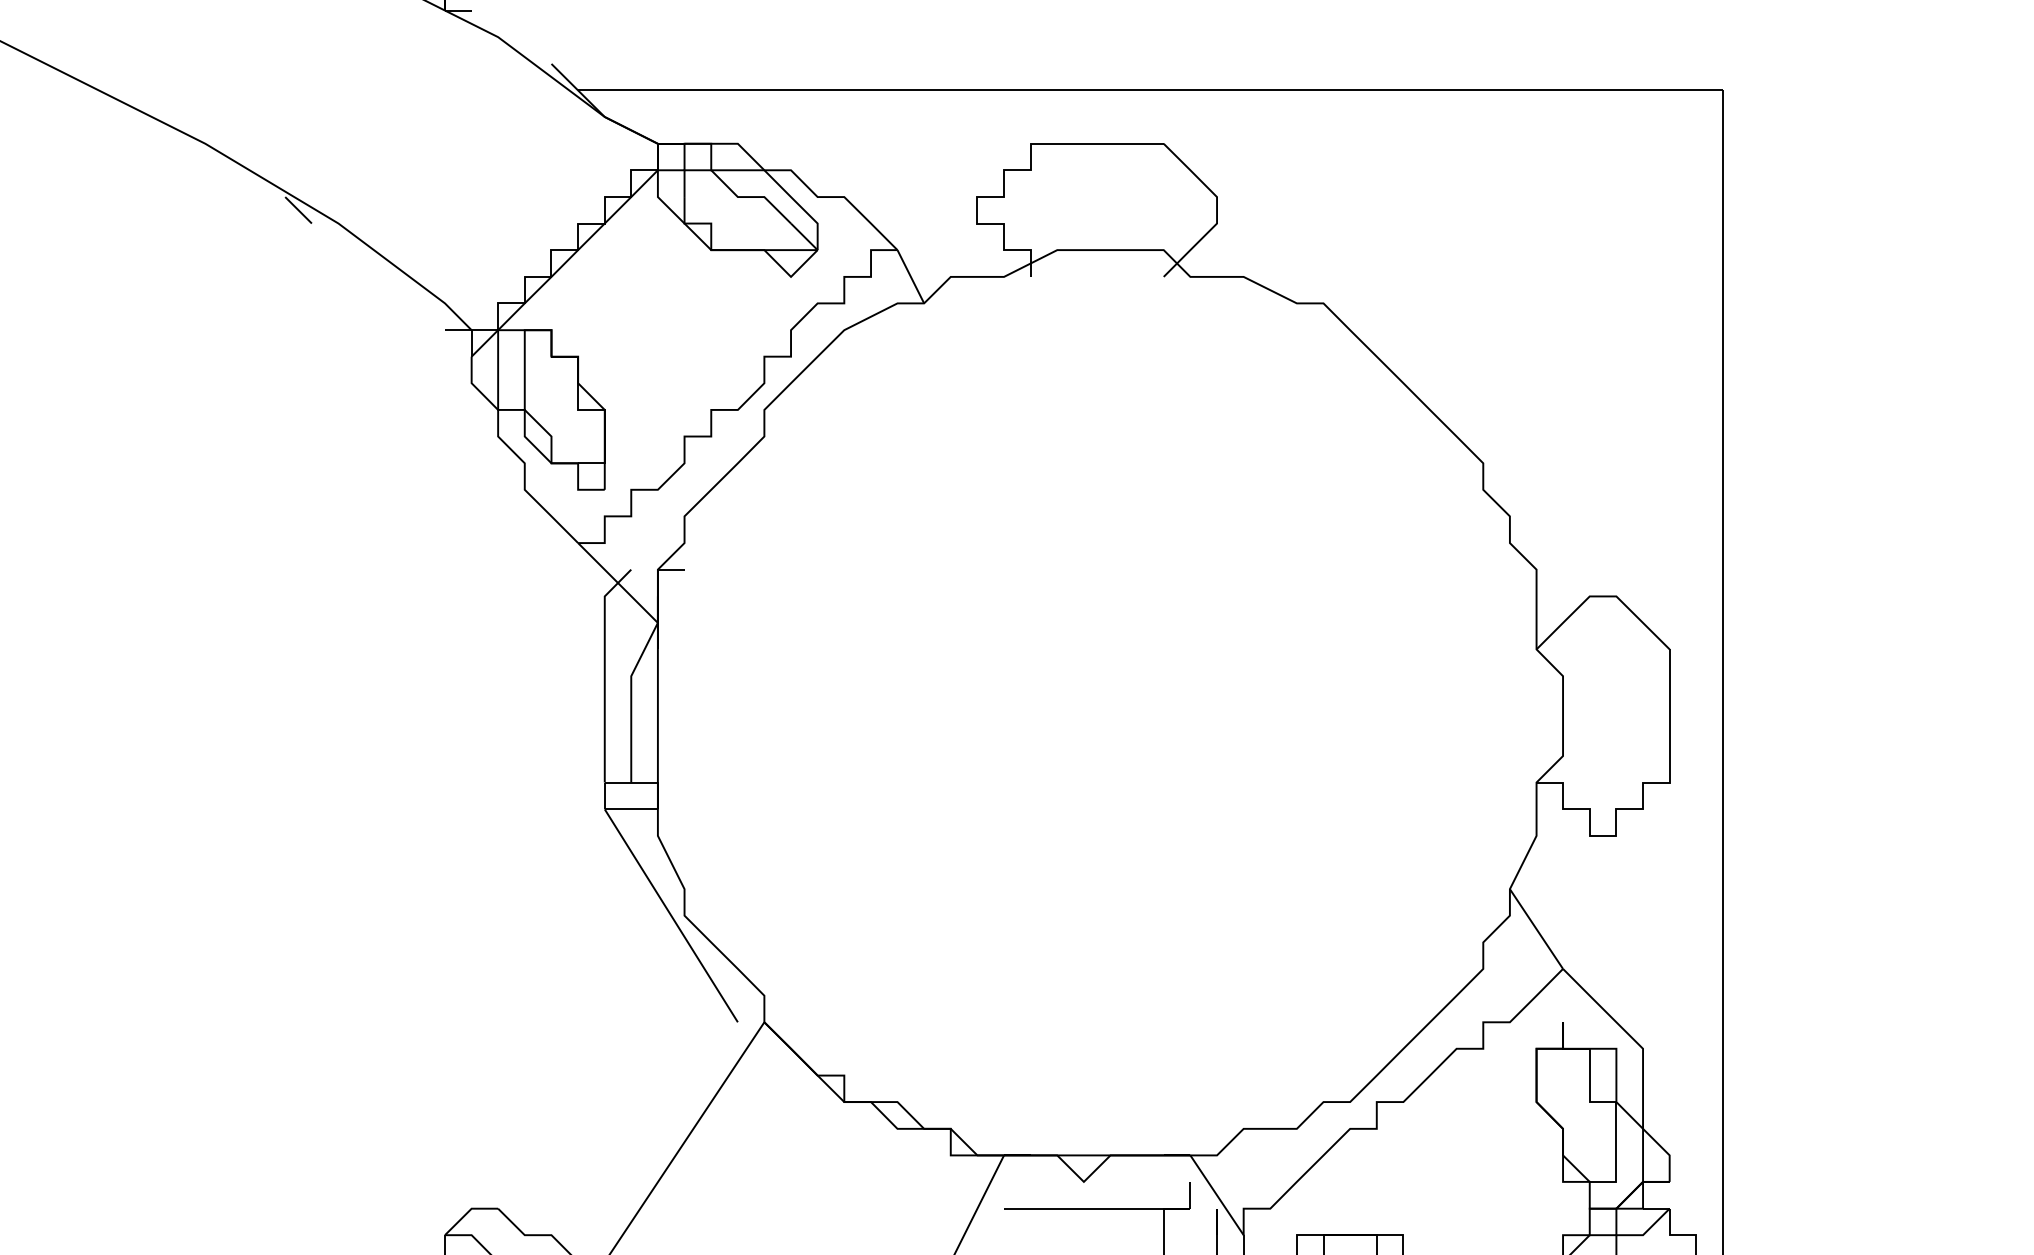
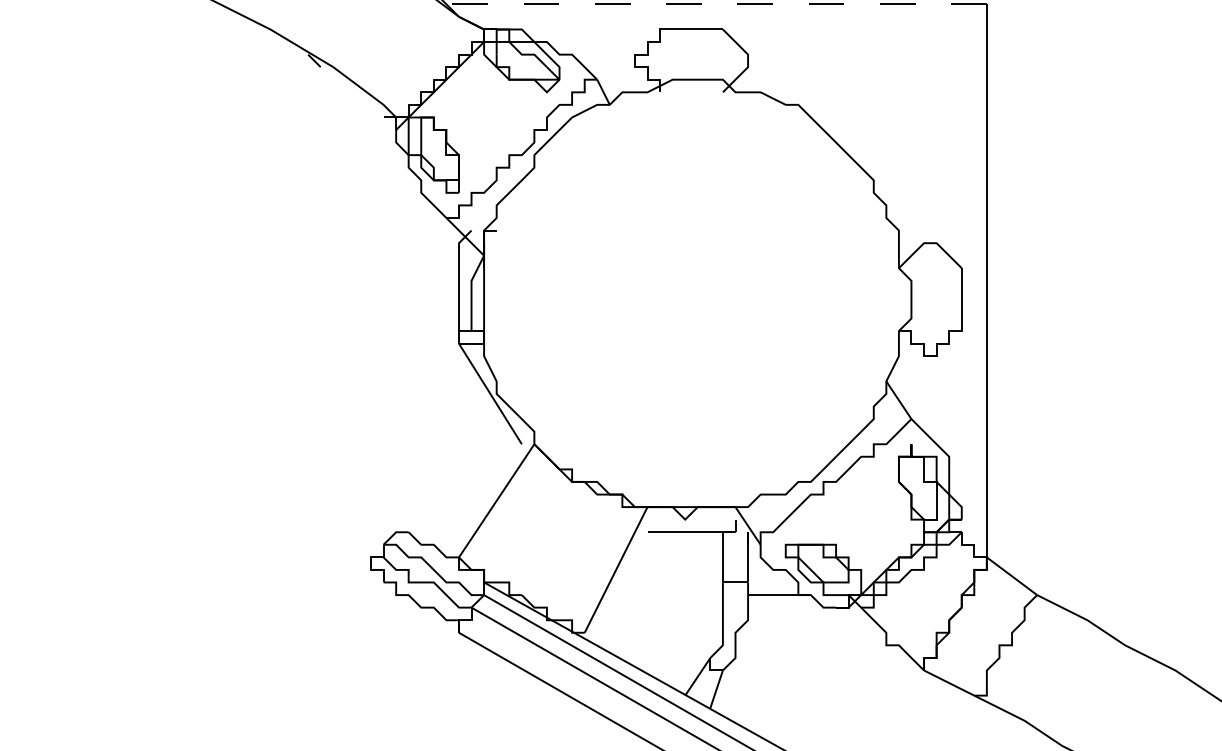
line: (1150, 90) -> (716, 4), solid -> dashed

